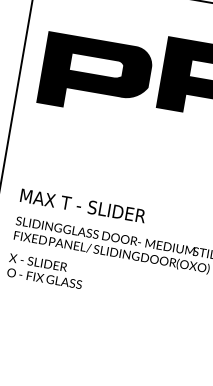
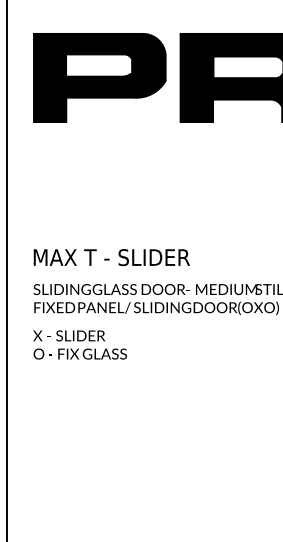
part: (95, 75) -> (99, 77), moved

